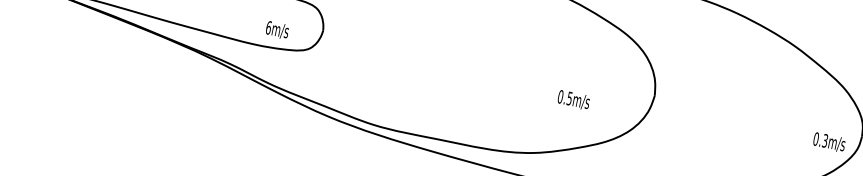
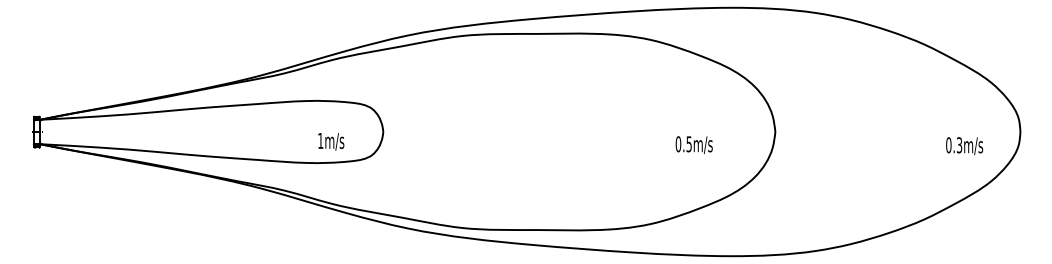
text: (268, 27) -> (320, 140), 6m/s -> 1m/s
text: (573, 100) -> (693, 145), moved
text: (829, 142) -> (964, 146), moved

